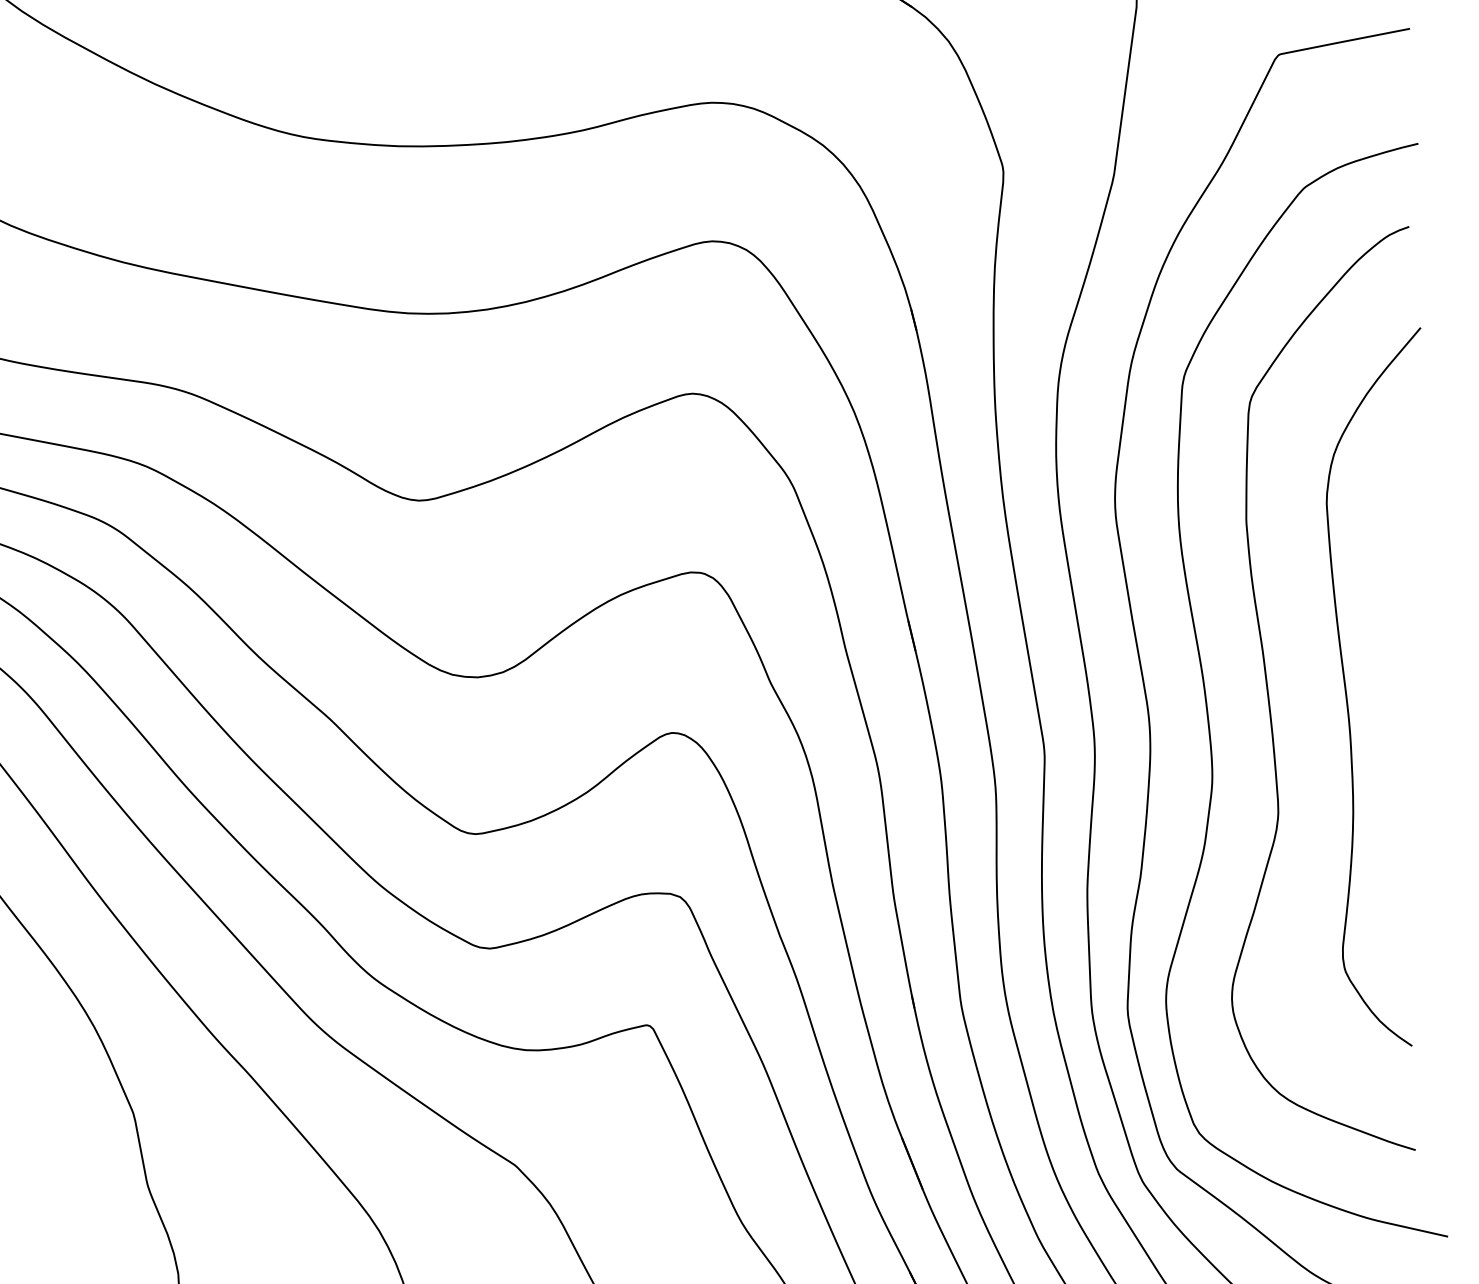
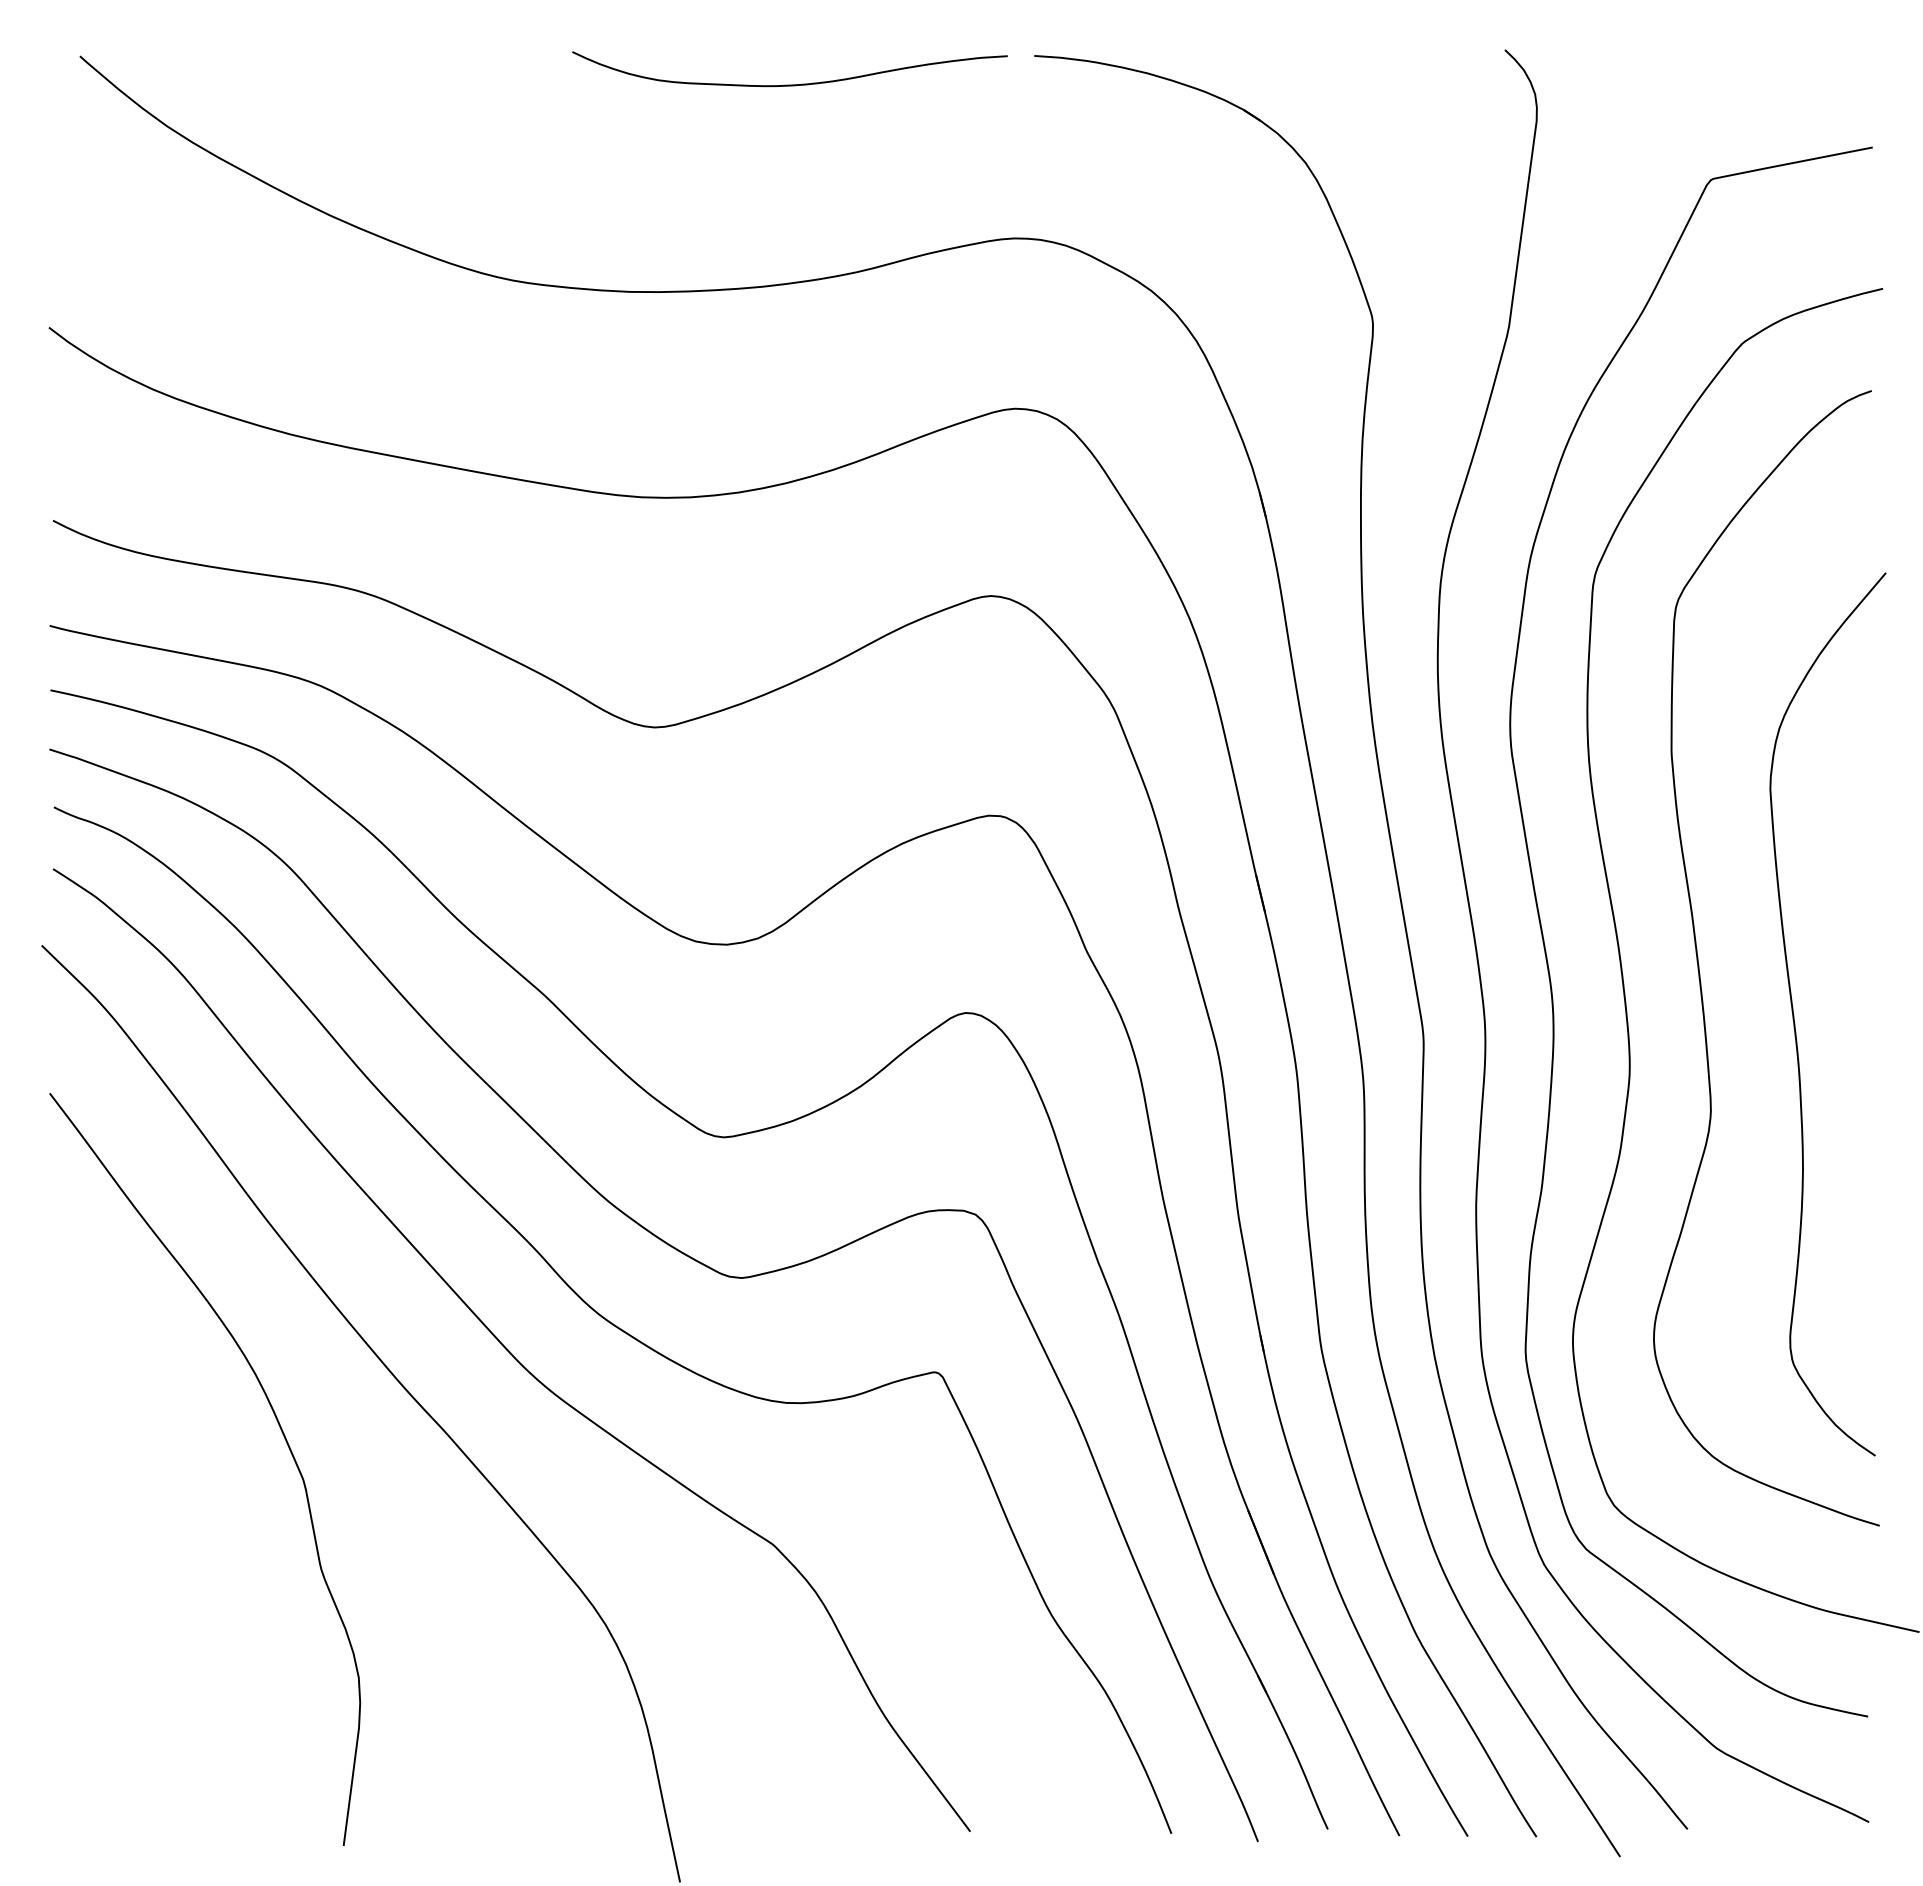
curve: (1346, 687) -> (1794, 1015), moved

